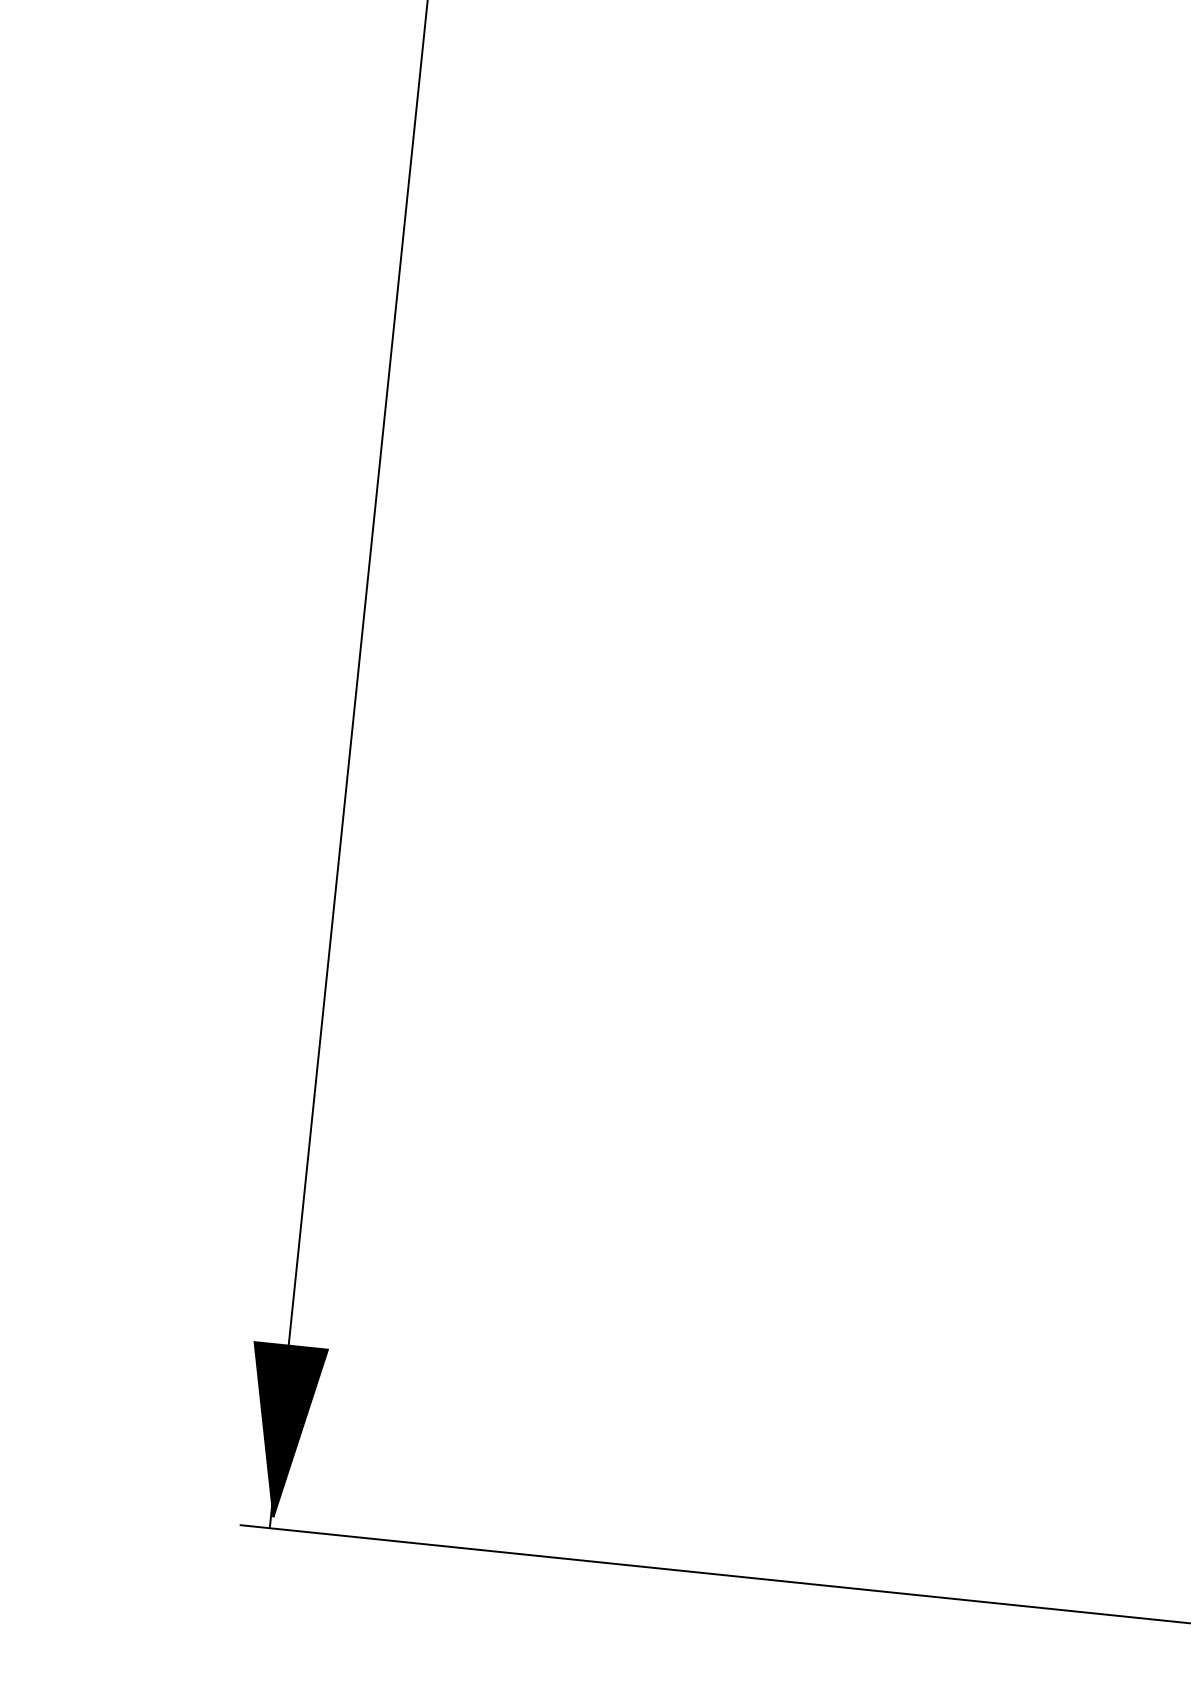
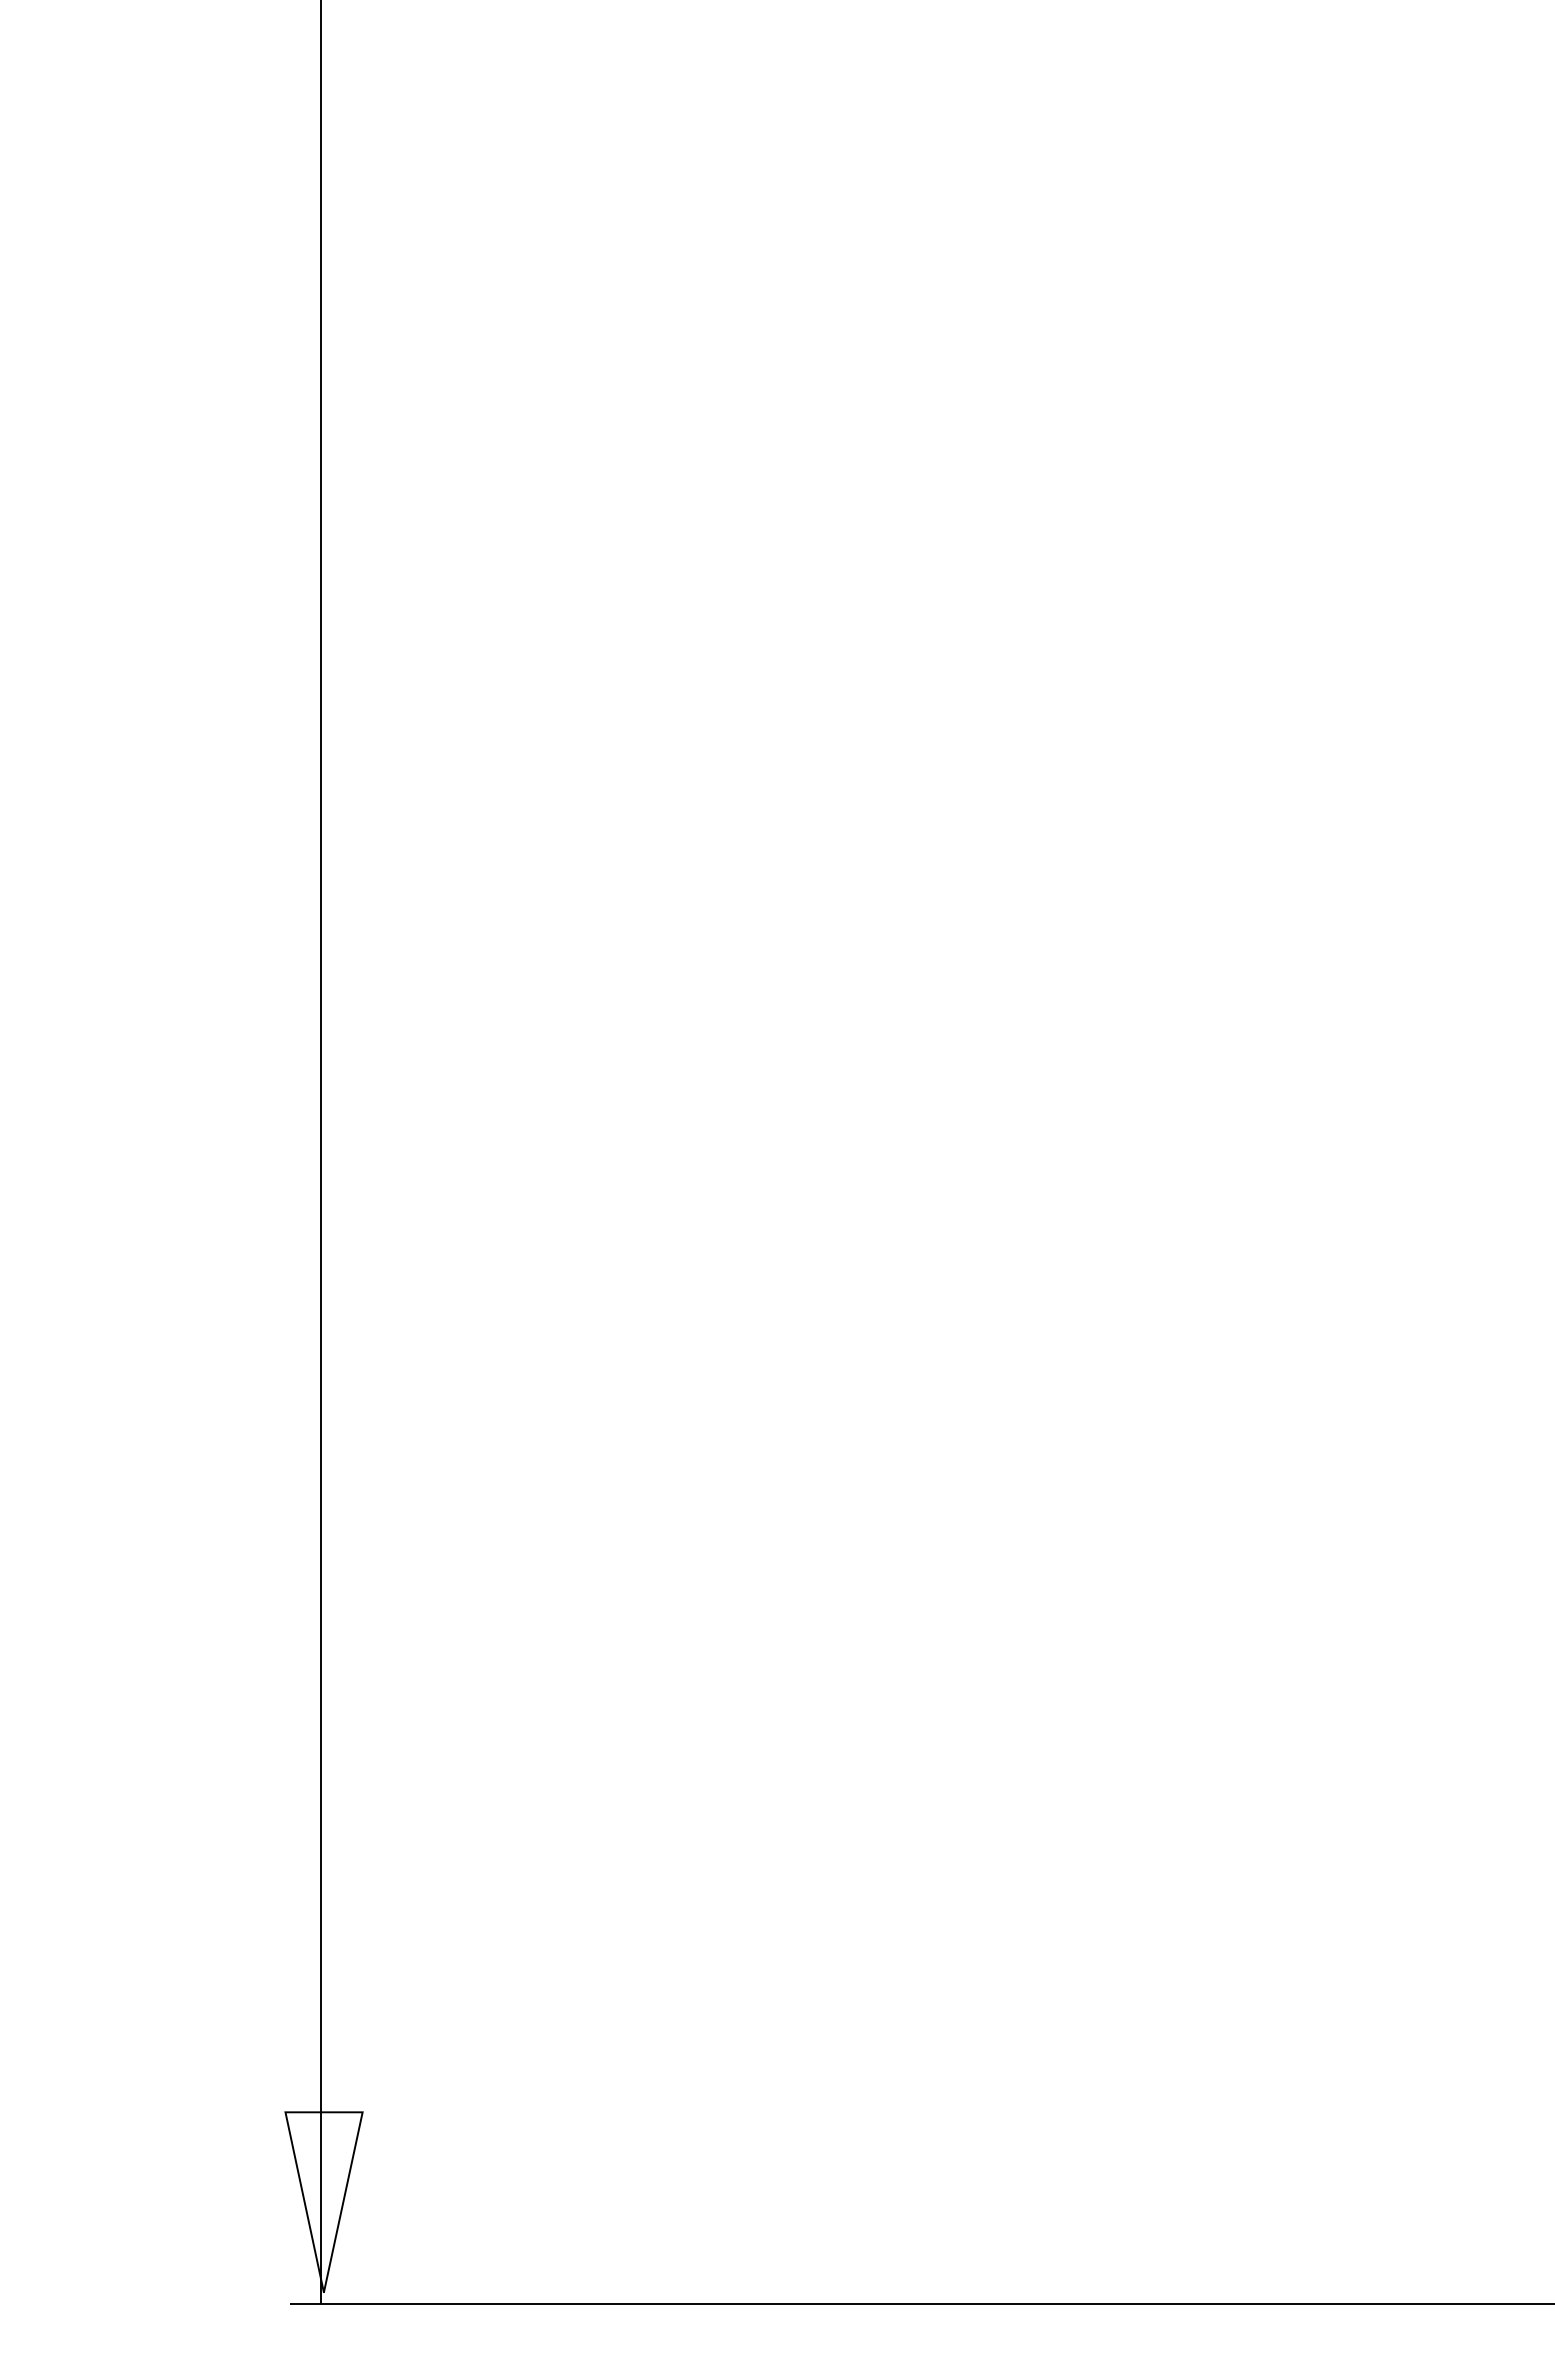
fill: (281, 1431) -> (323, 2202), removed

